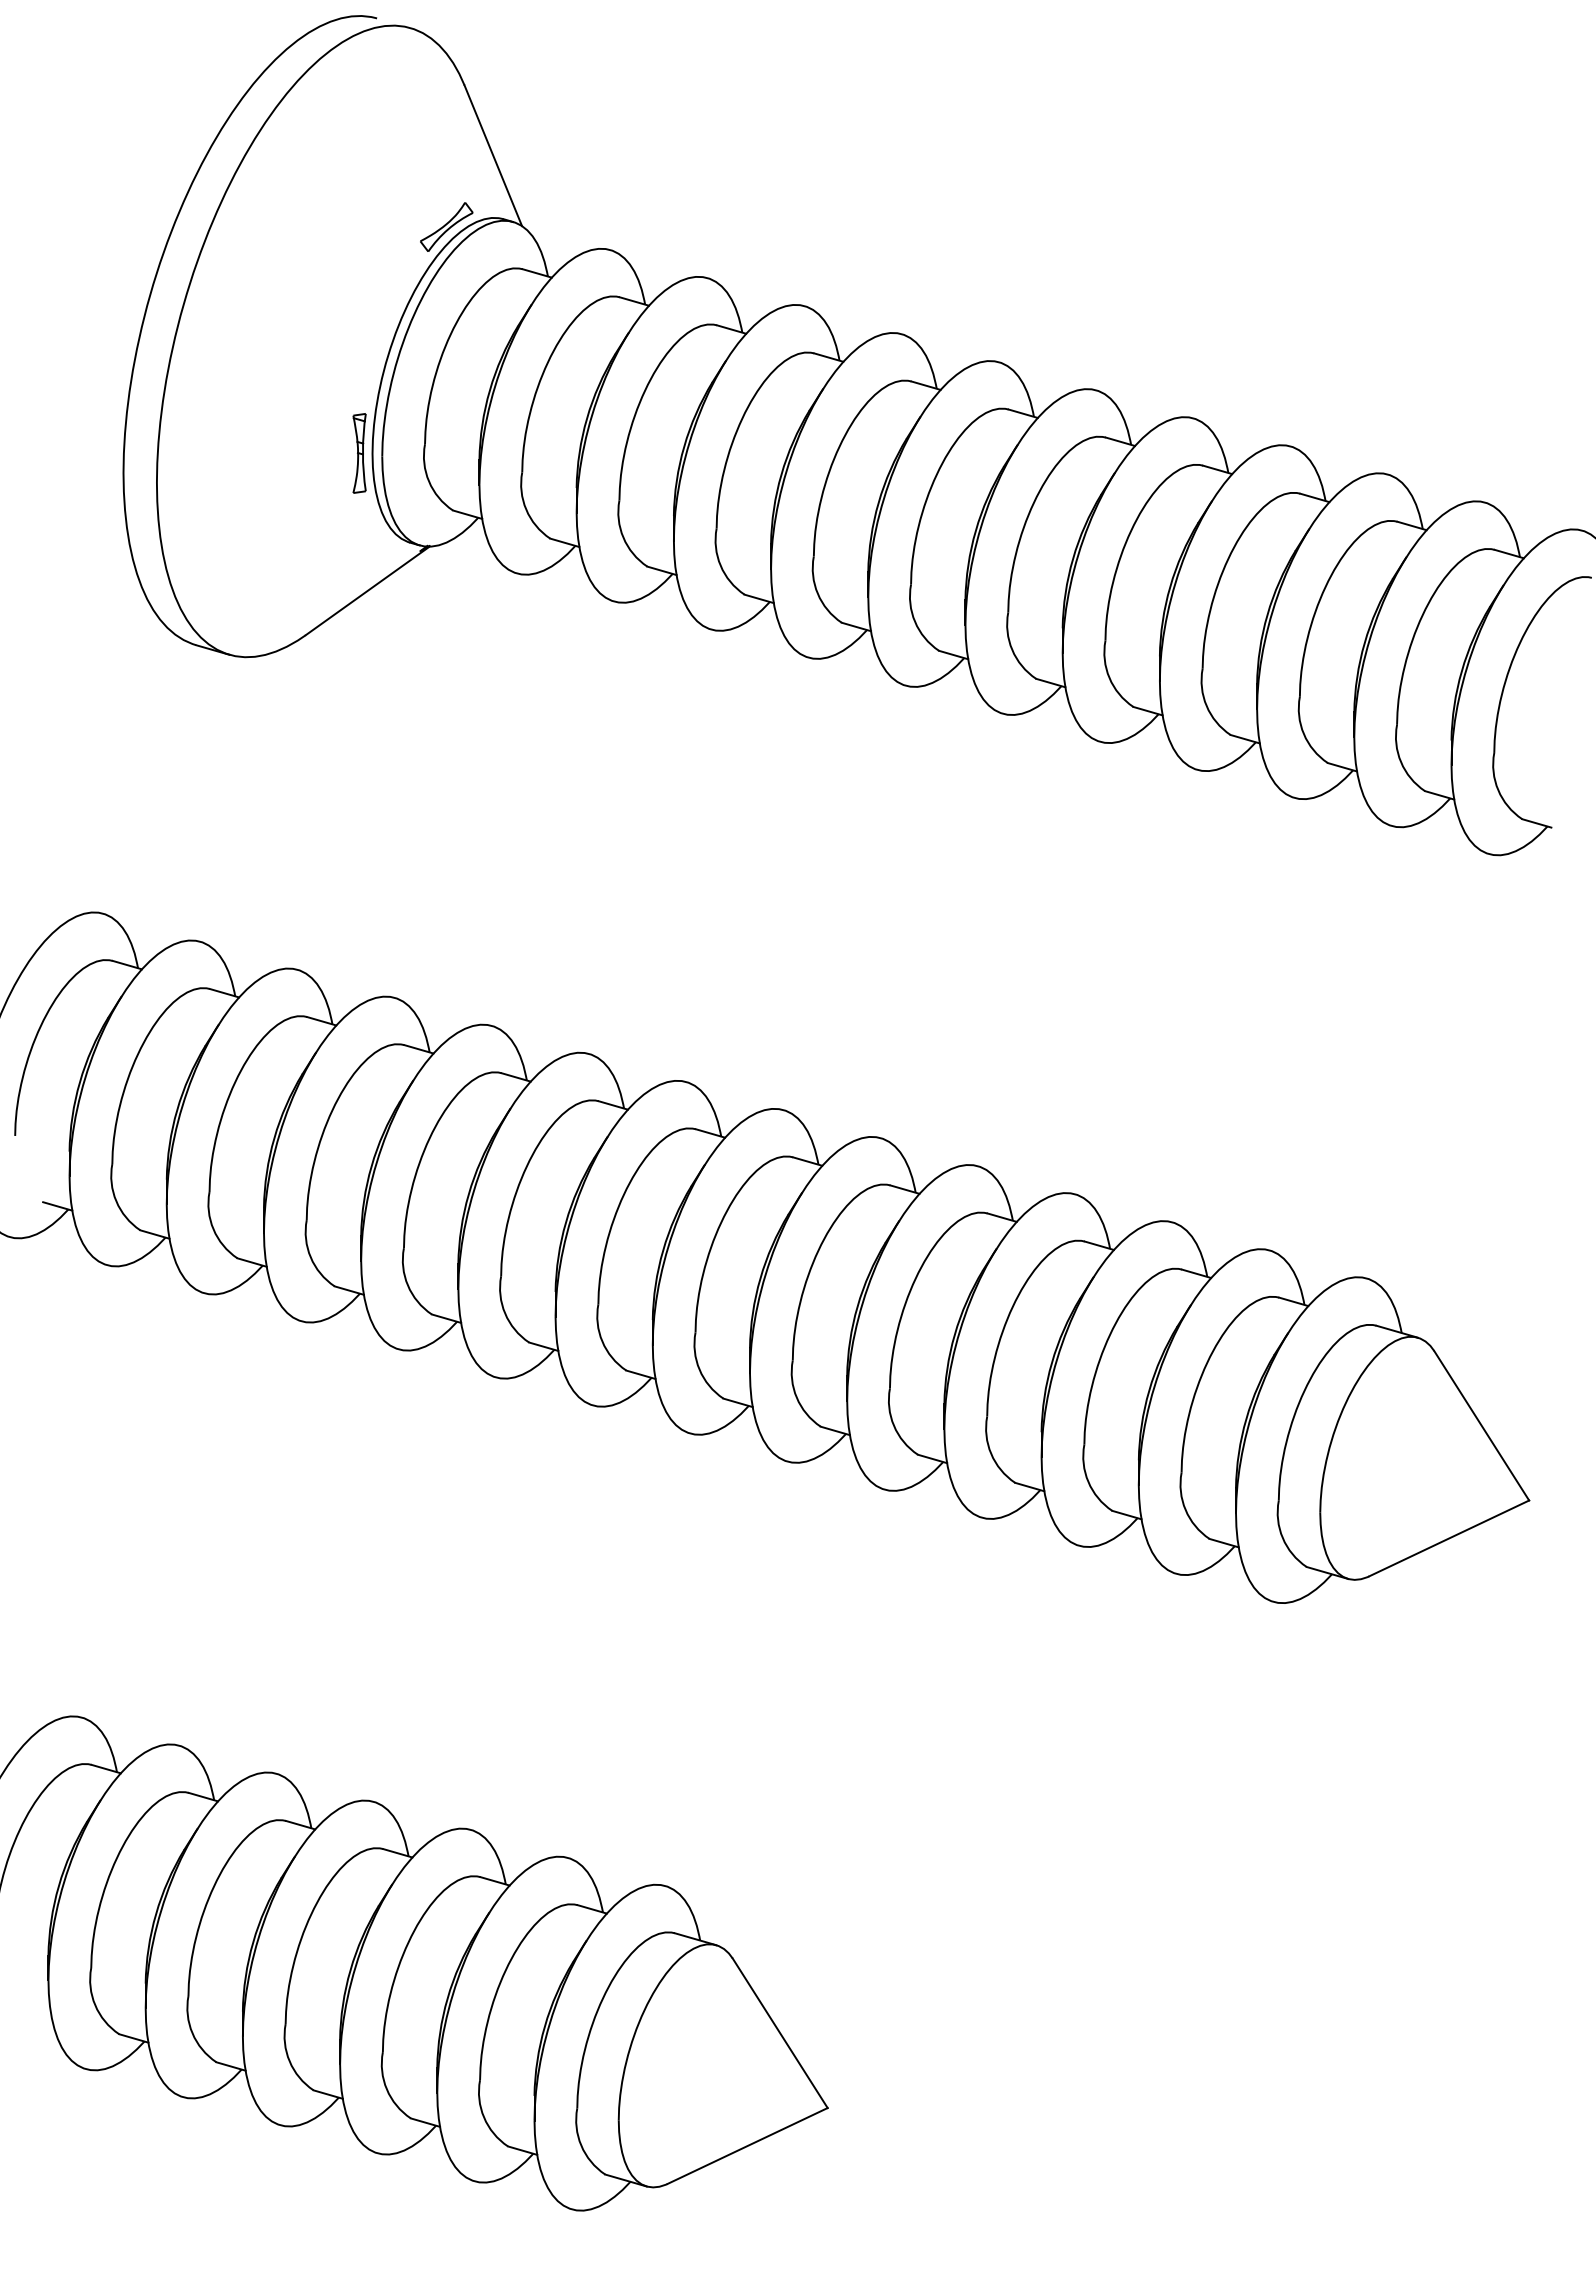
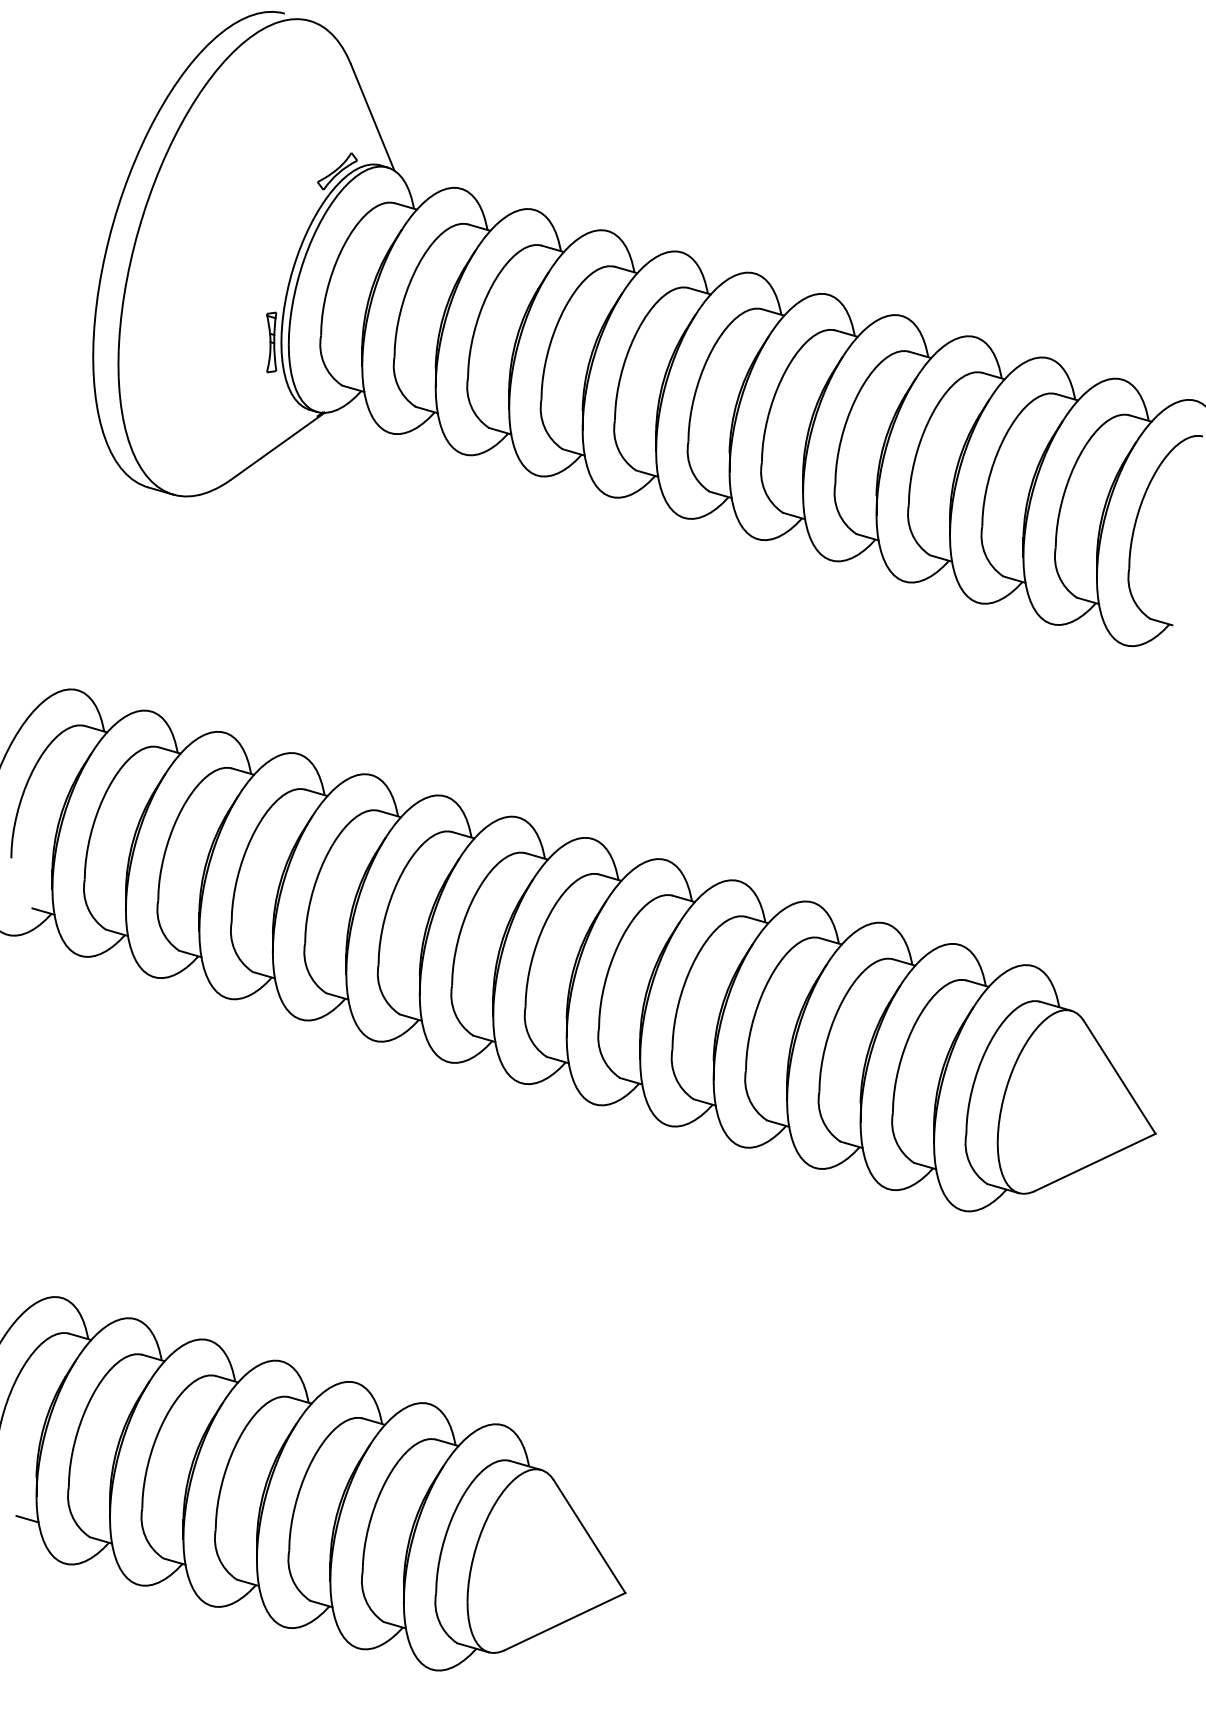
line: (36, 2010) -> (27, 1519), added

